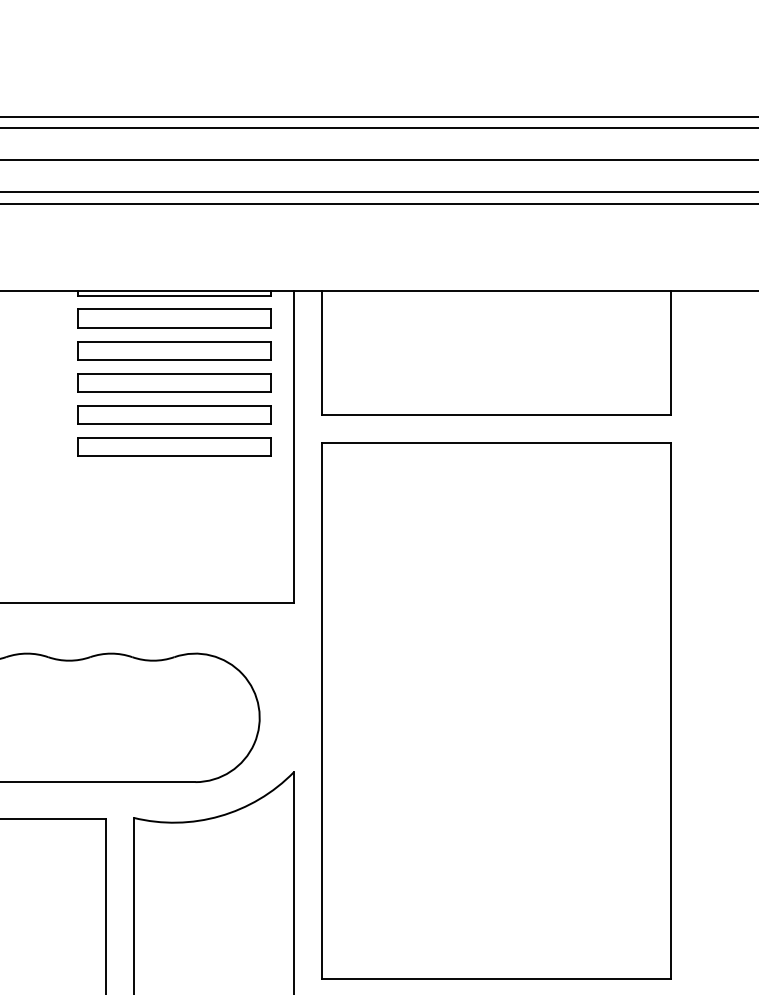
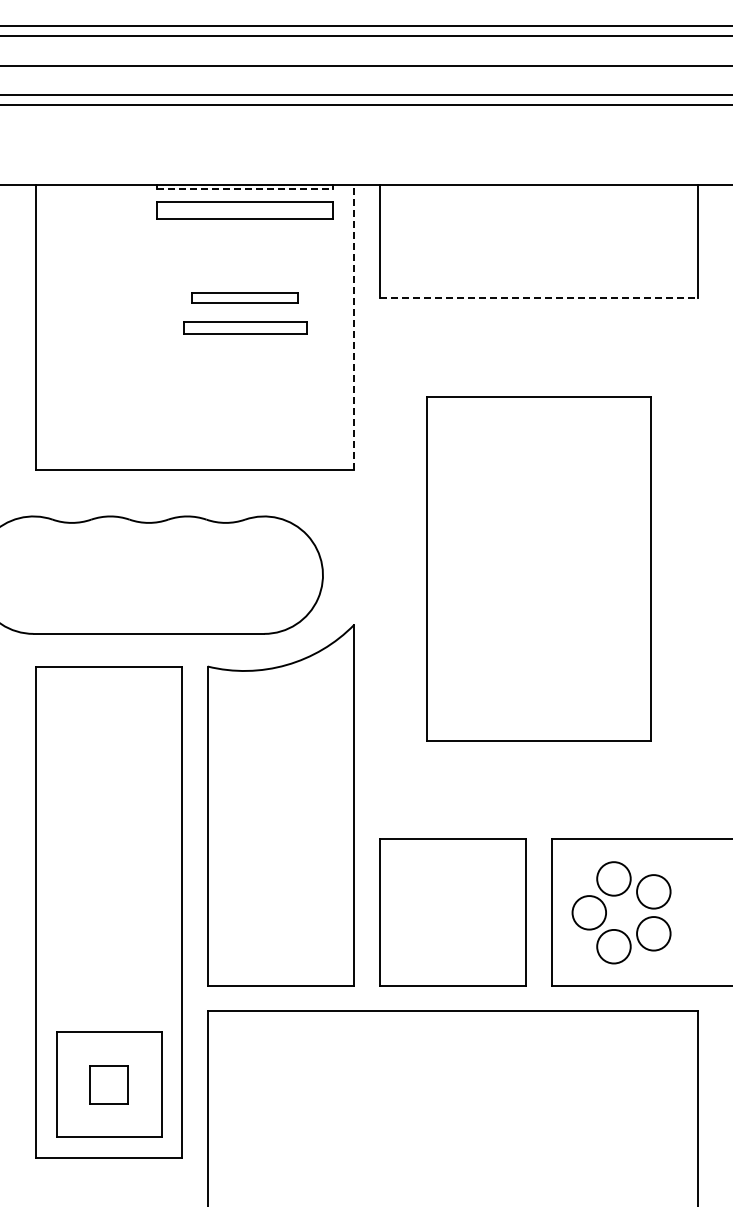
line: (174, 295) -> (245, 189), solid -> dashed
part: (173, 350) -> (244, 239), removed
part: (173, 382) -> (244, 268), removed
part: (173, 415) -> (244, 298), size x0.6
line: (496, 415) -> (539, 298), solid -> dashed
part: (173, 446) -> (244, 327), size x0.7
line: (294, 446) -> (354, 327), solid -> dashed
part: (495, 710) -> (538, 568), size x0.7

